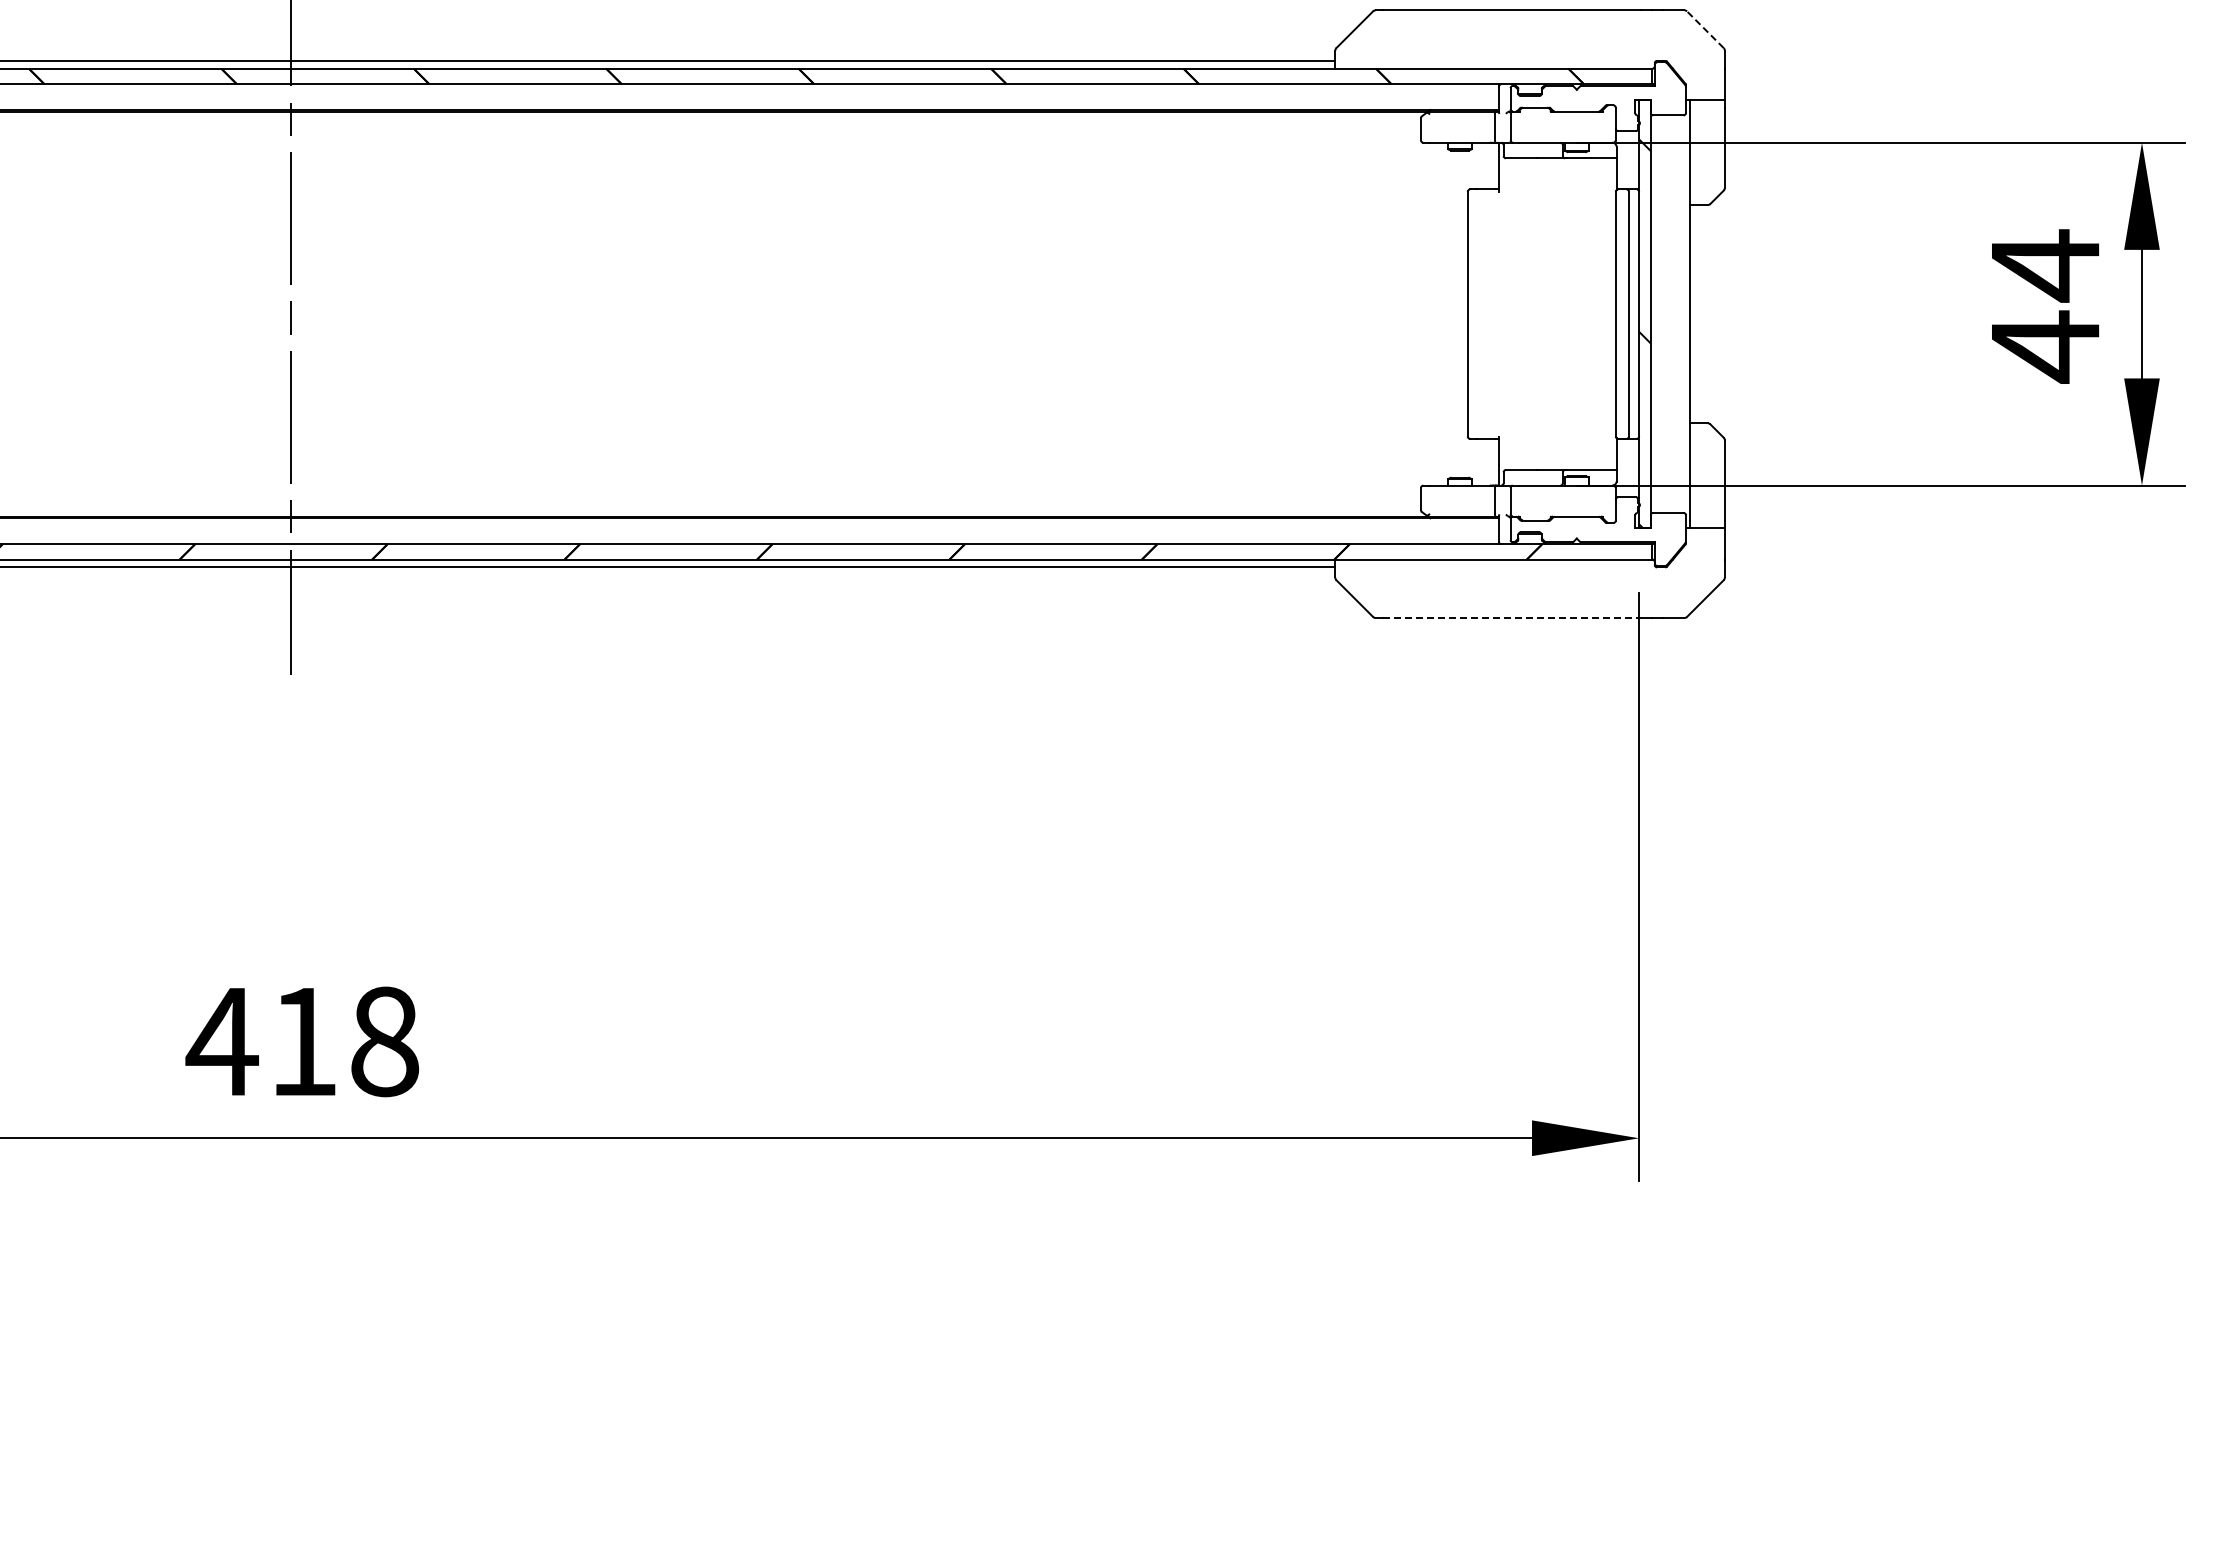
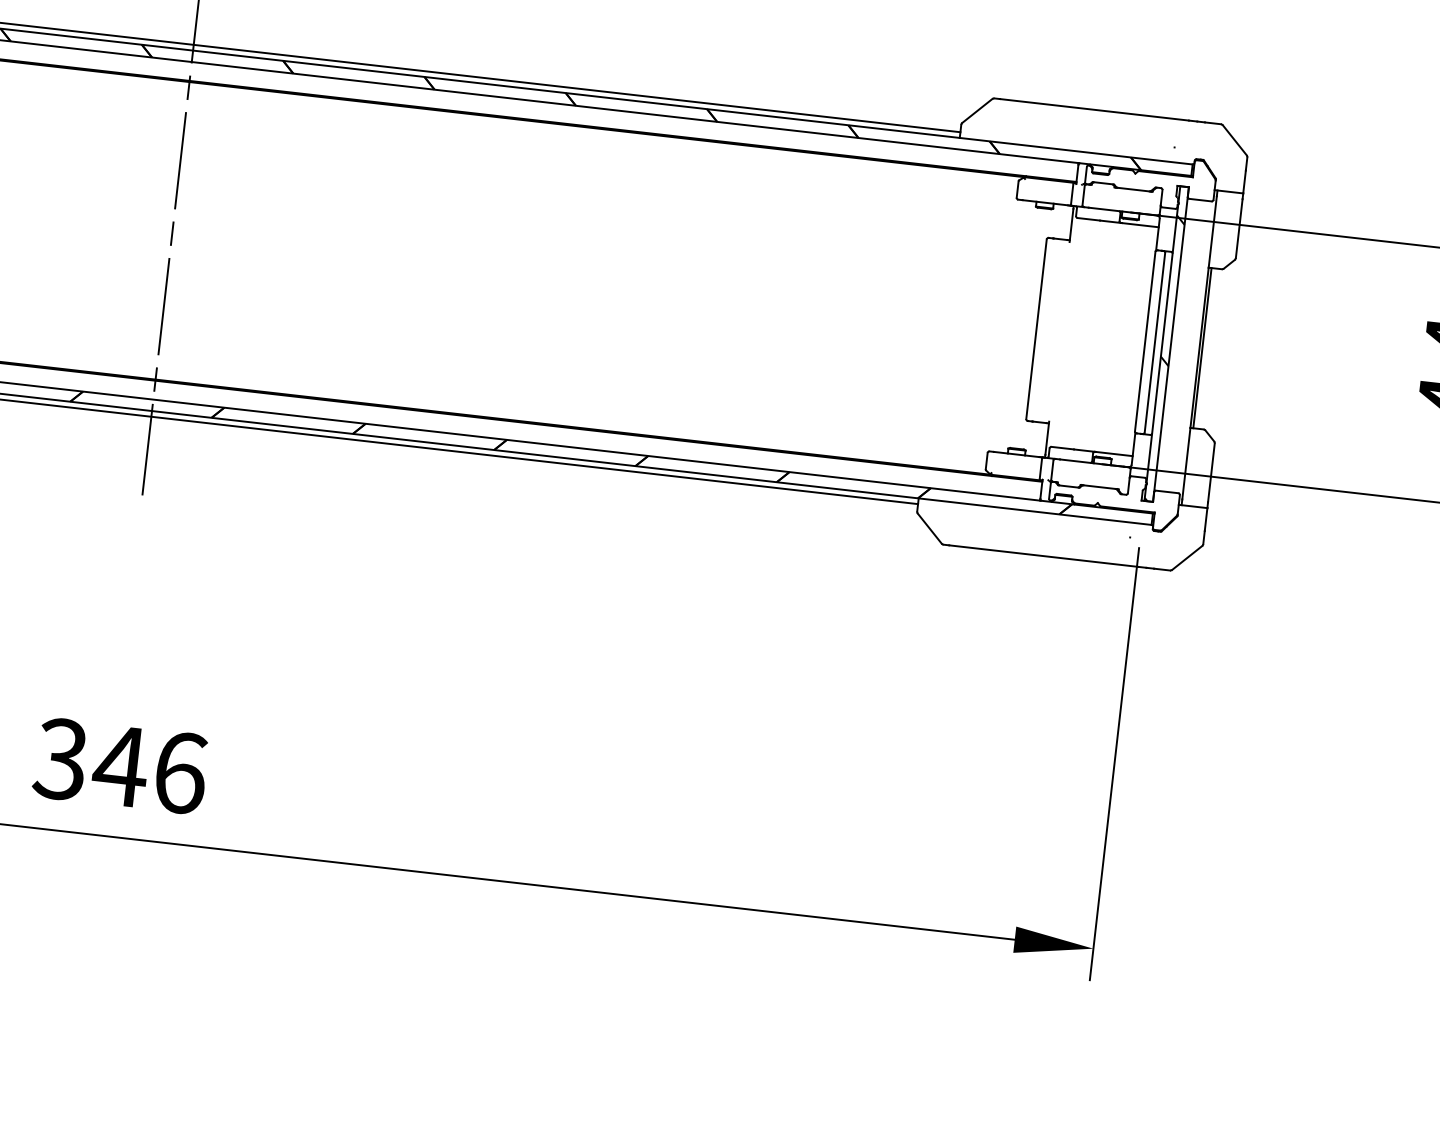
line: (1705, 29) -> (1234, 140), dashed -> solid
line: (1693, 314) -> (1202, 348), added
line: (1512, 618) -> (1043, 556), dashed -> solid
text: (302, 1041) -> (120, 765), 418 -> 346

